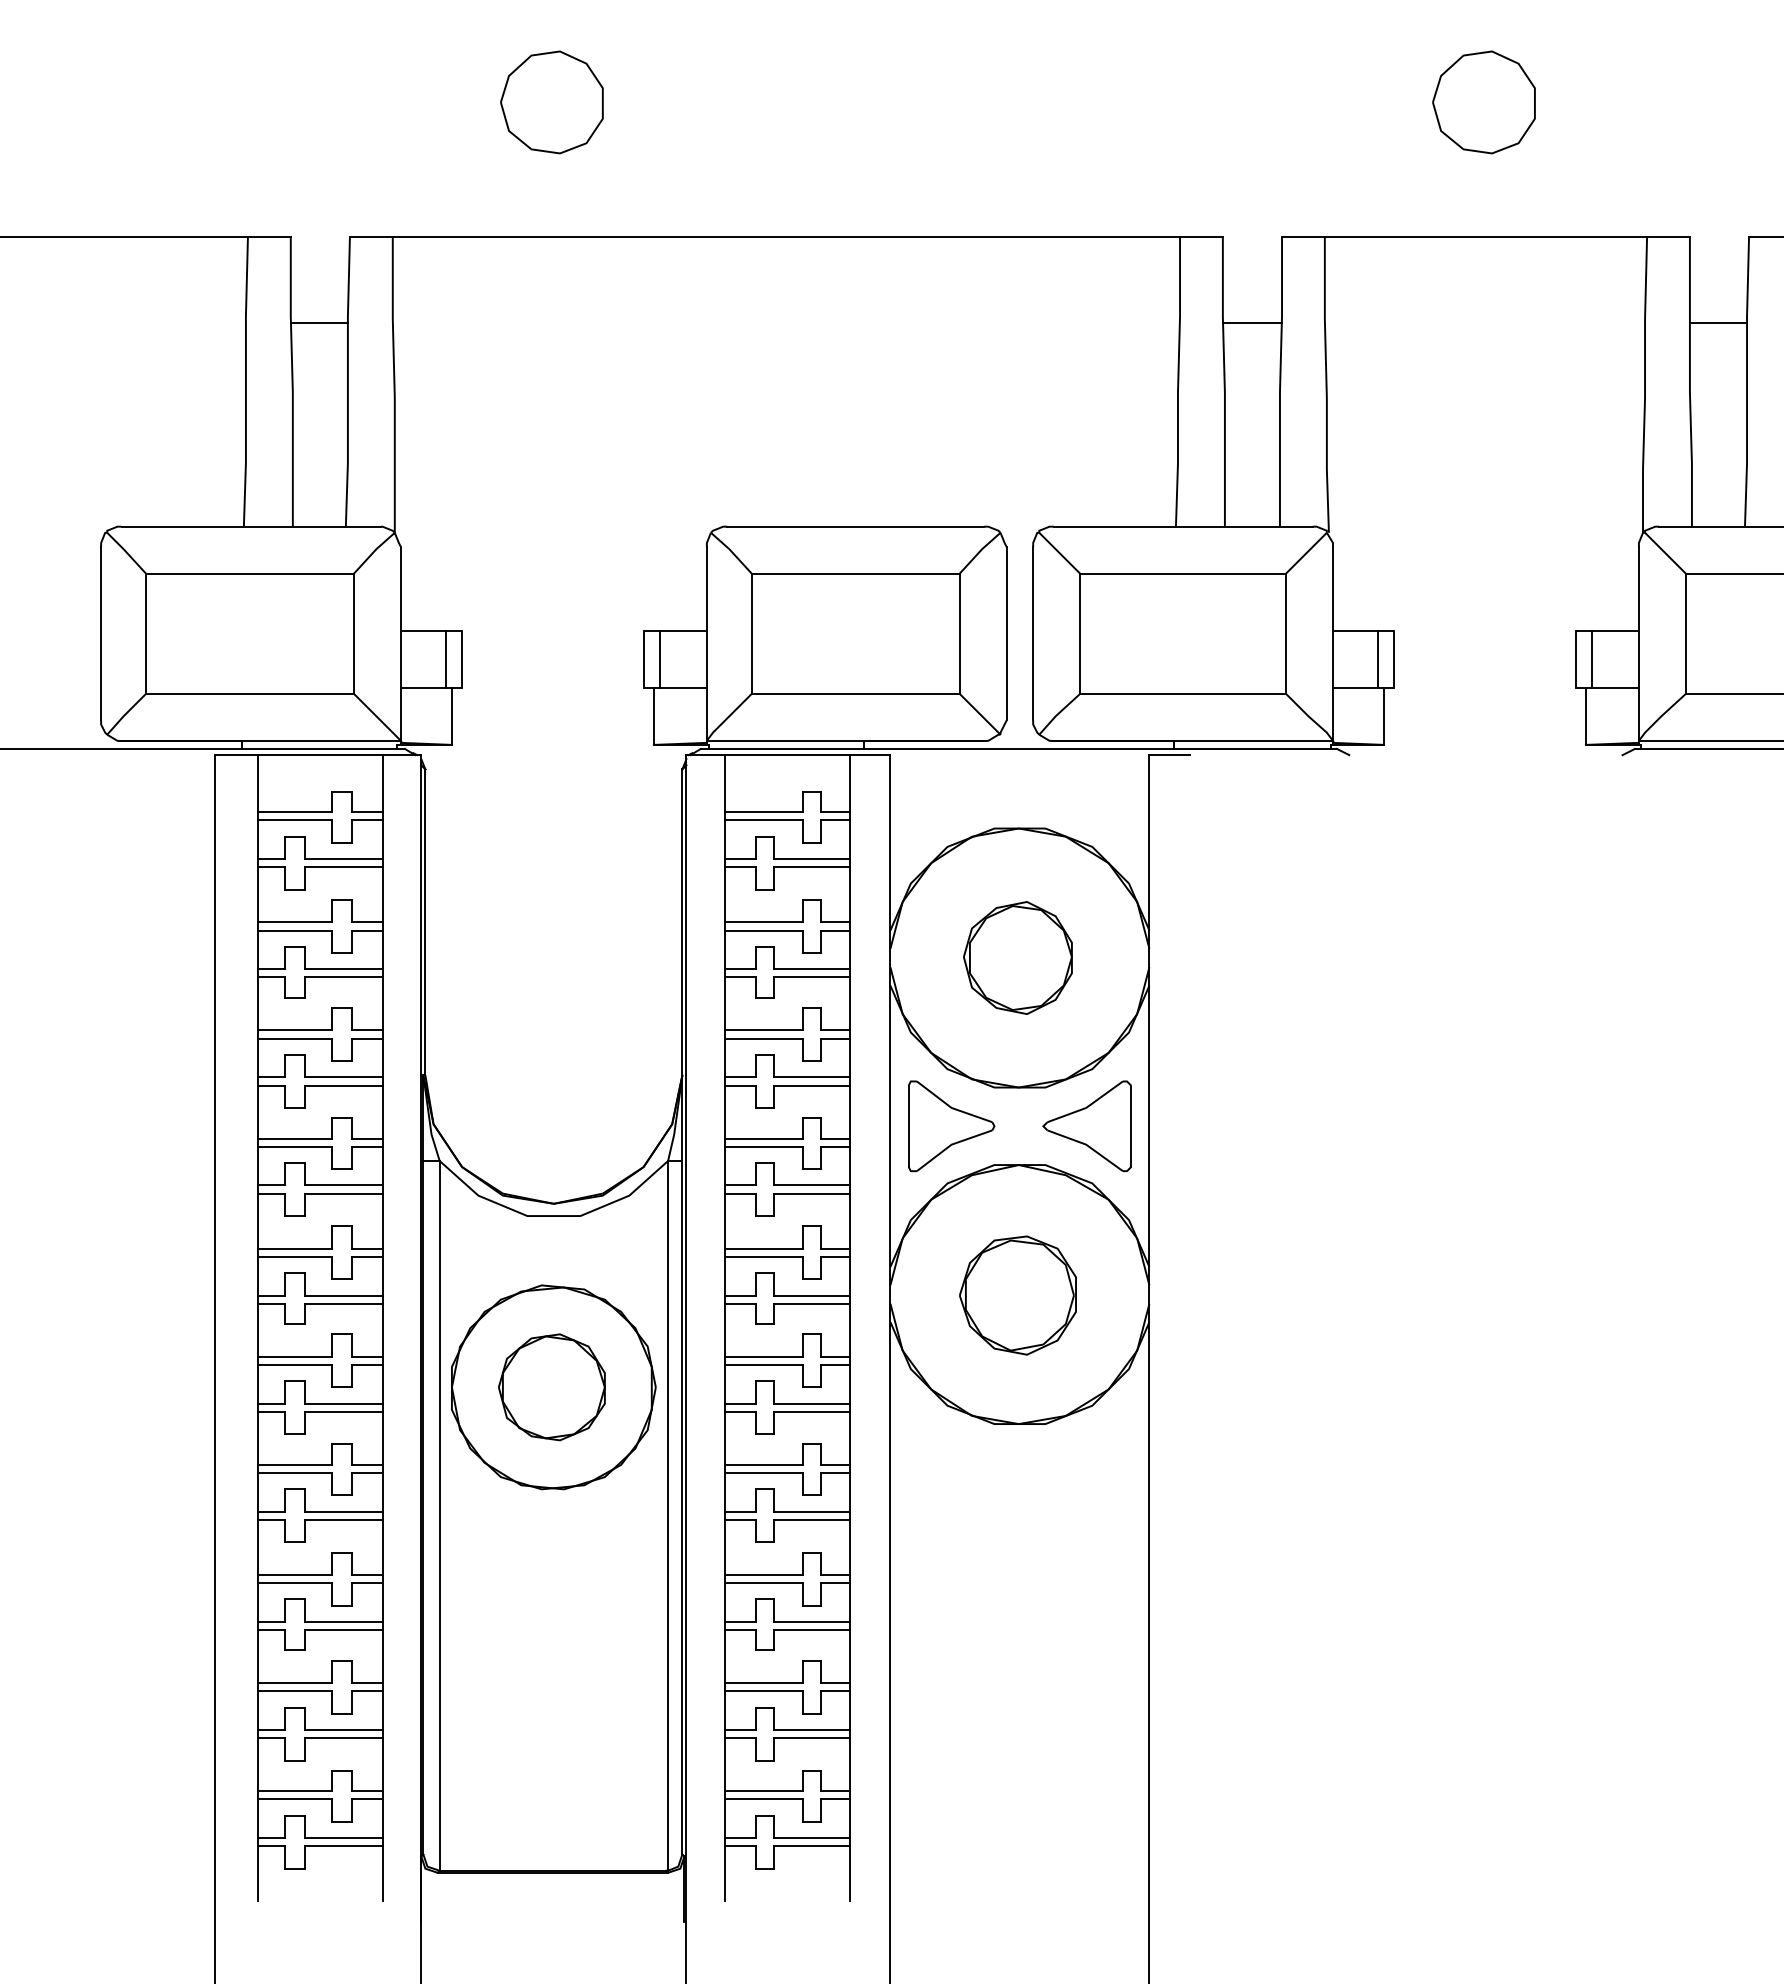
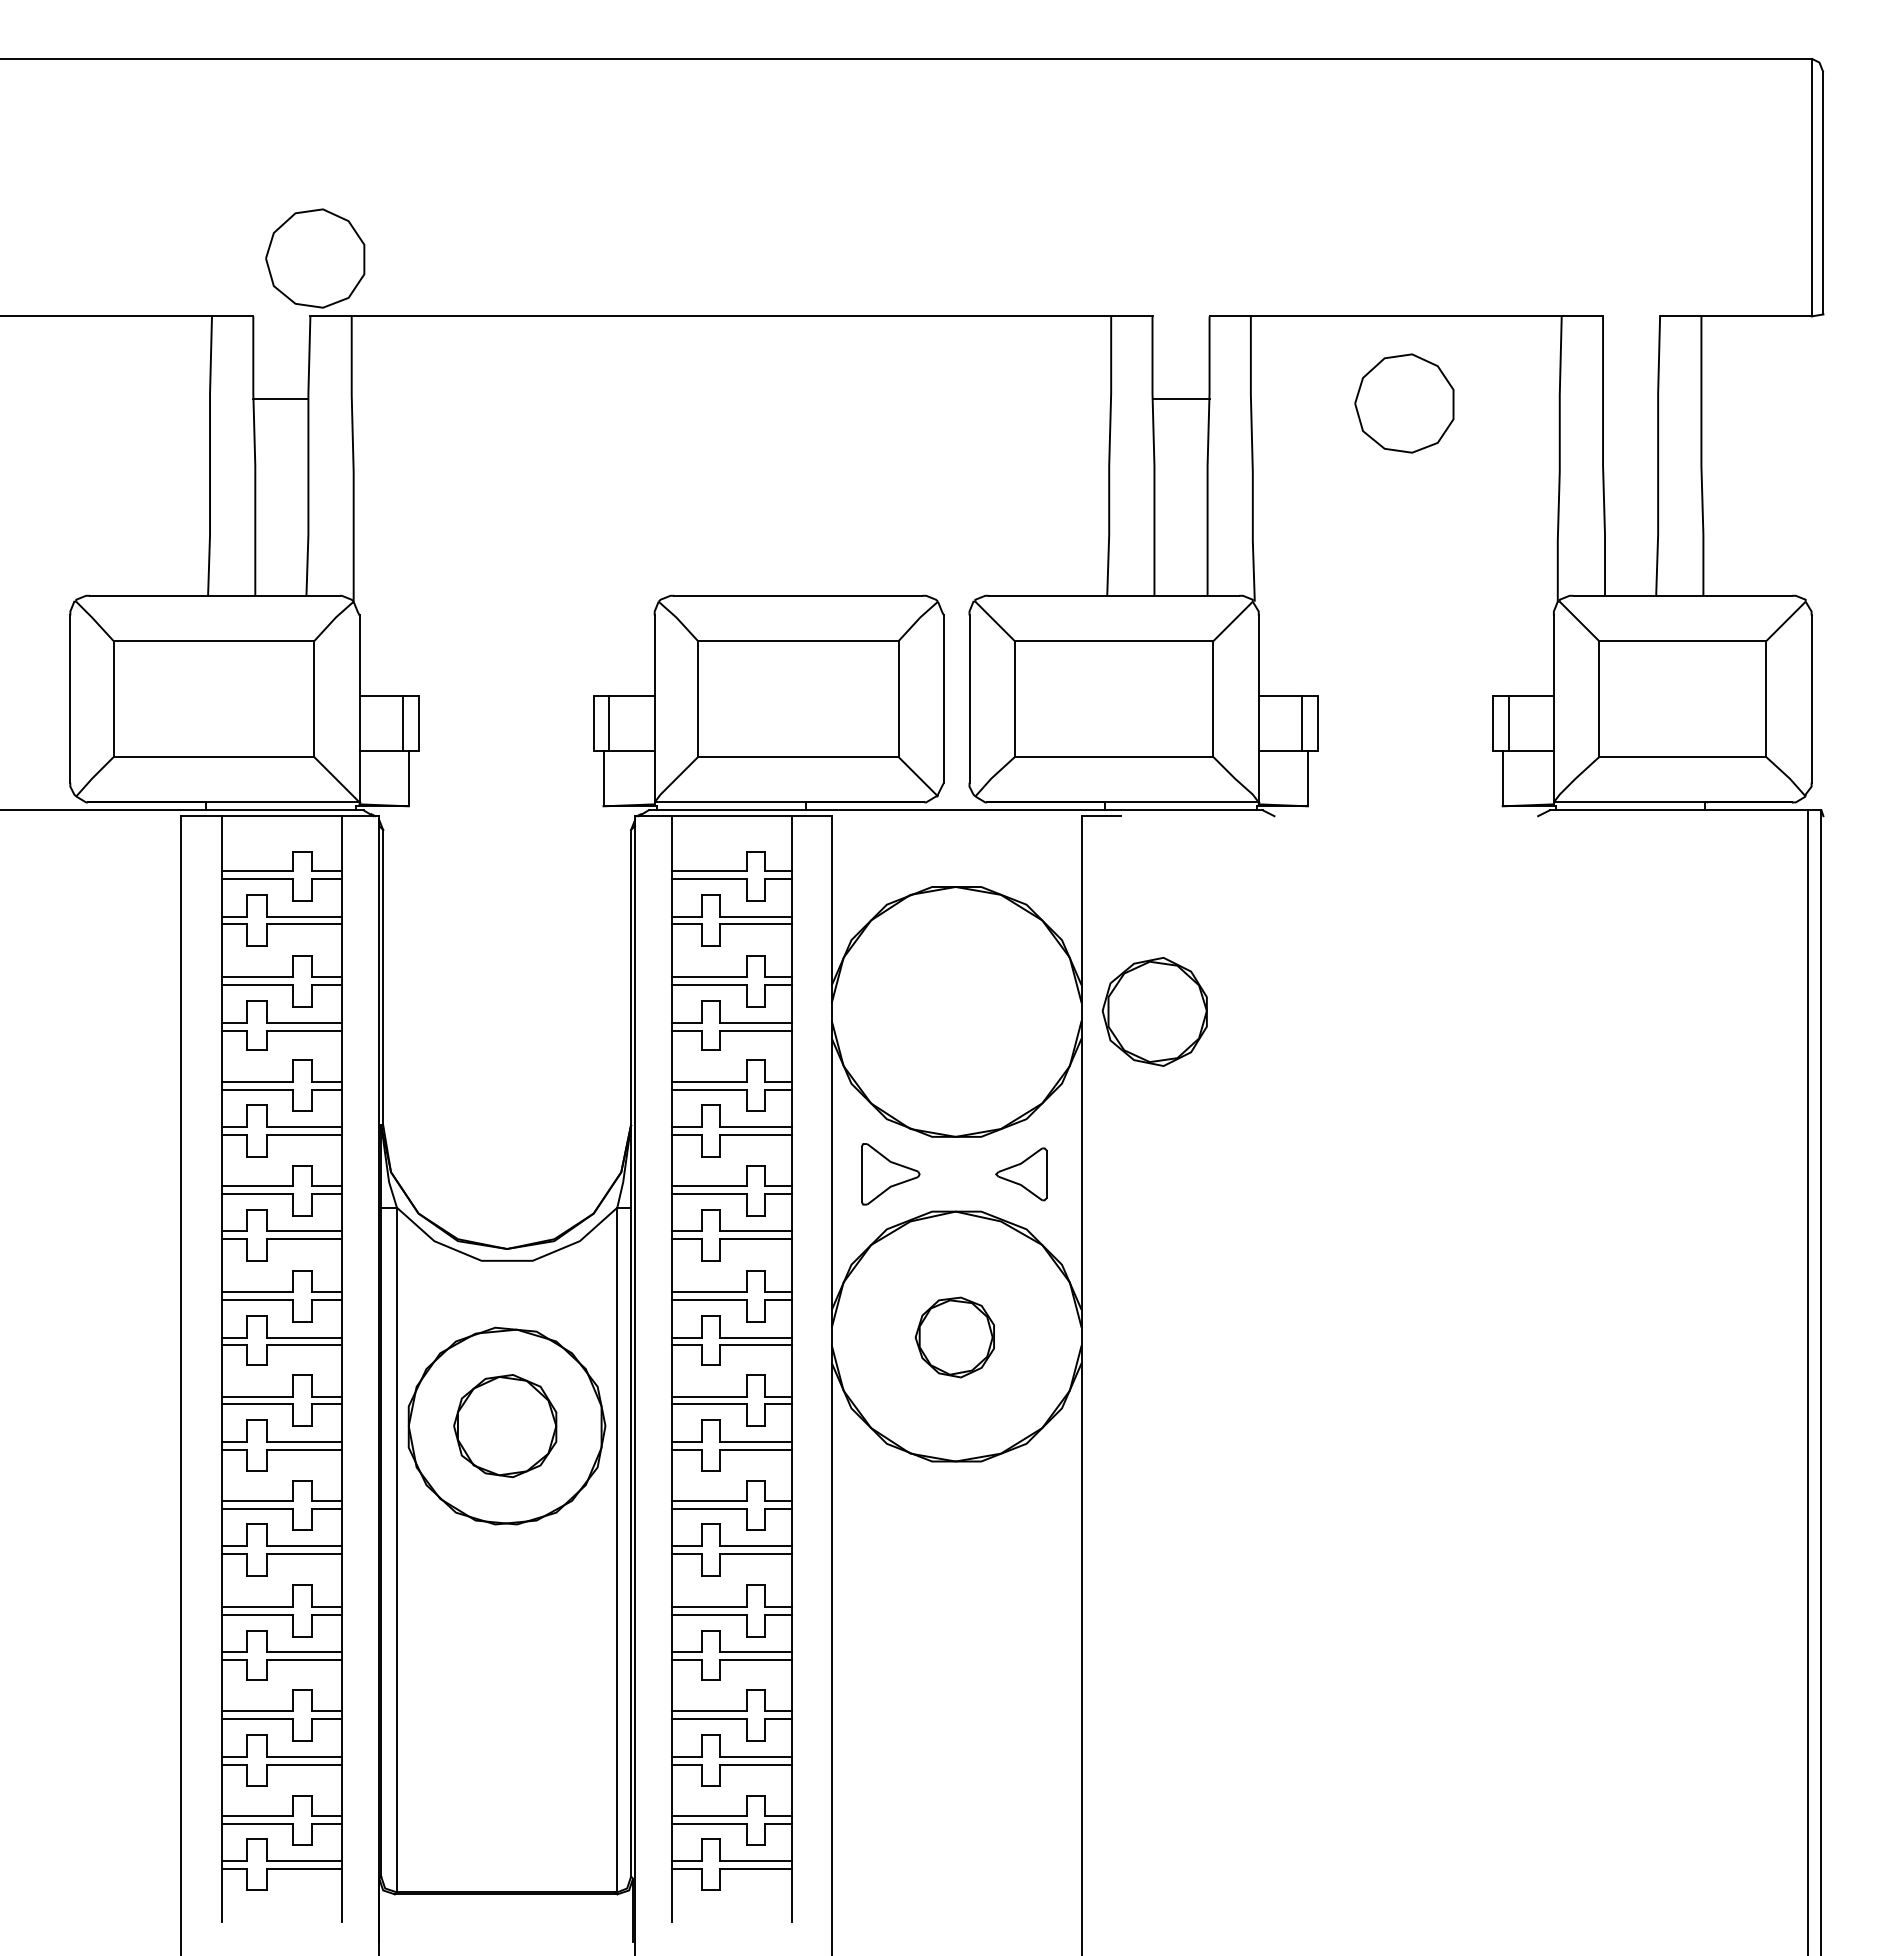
part: (552, 102) -> (315, 258), moved
part: (1484, 102) -> (1404, 403), moved
line: (1718, 323) -> (1630, 399), removed
part: (1017, 957) -> (1154, 1011), moved
part: (951, 1126) -> (890, 1174), size x0.7
part: (1087, 1126) -> (1021, 1174), size x0.6
part: (1017, 1295) -> (954, 1337), size x0.7

